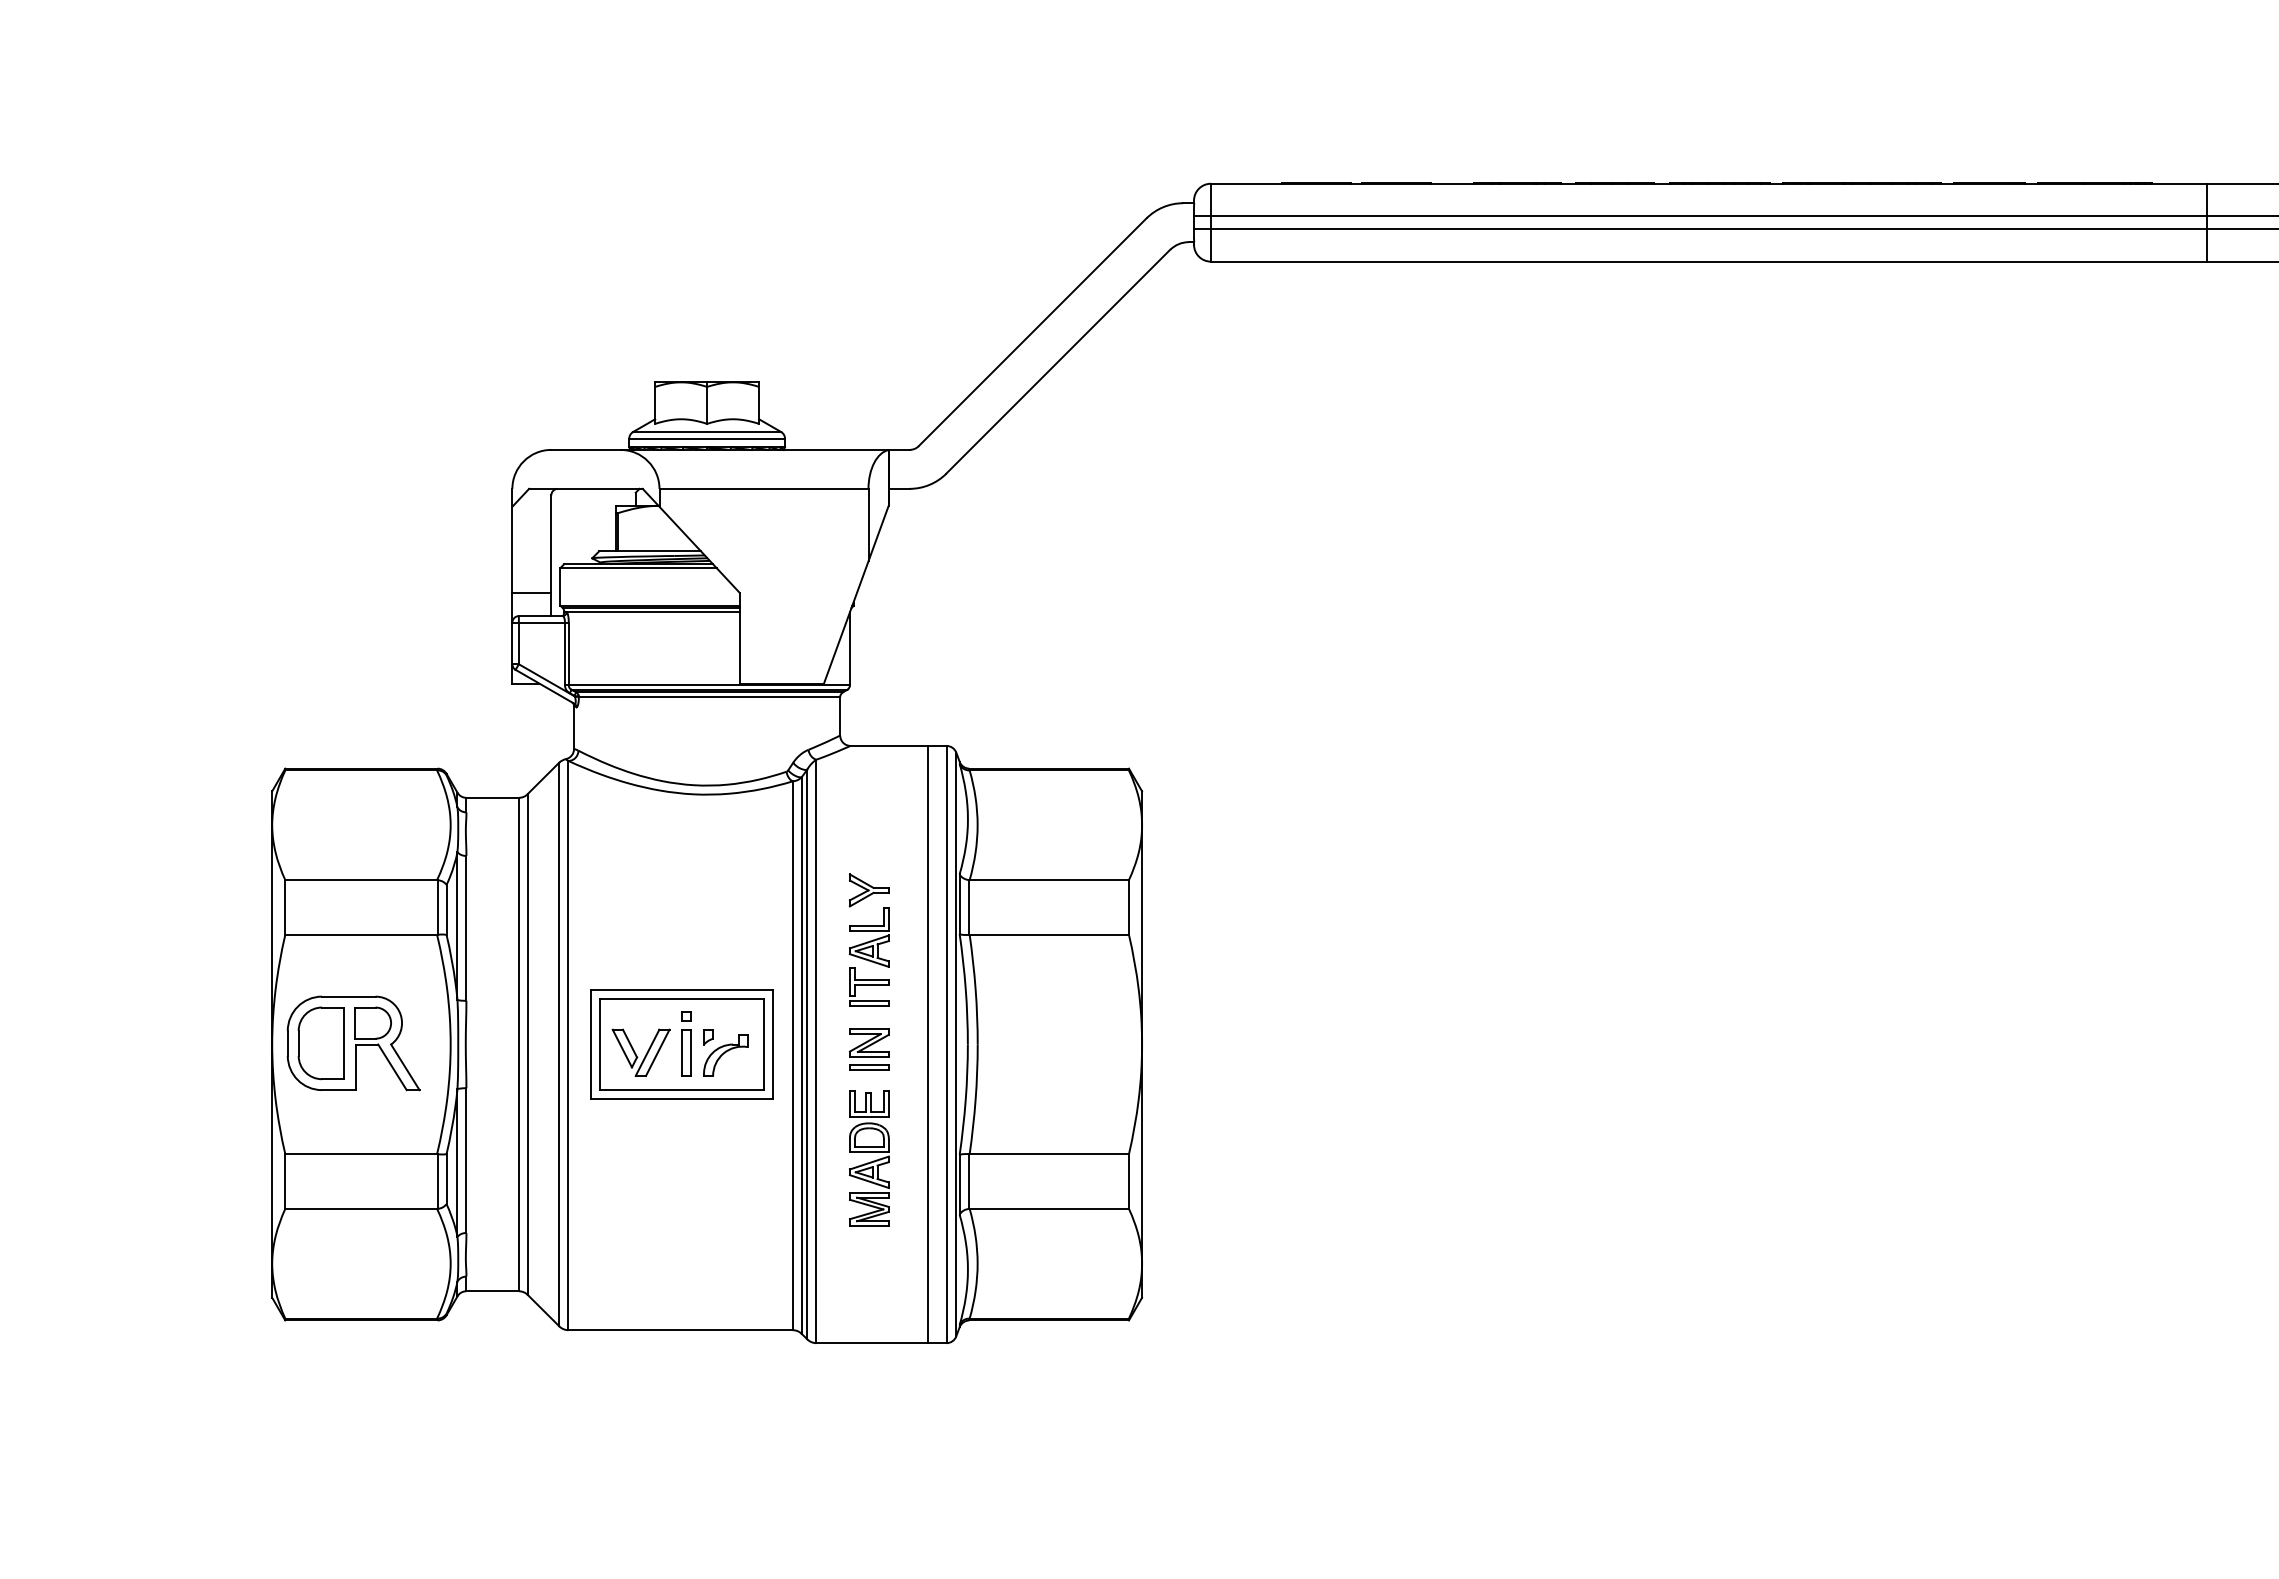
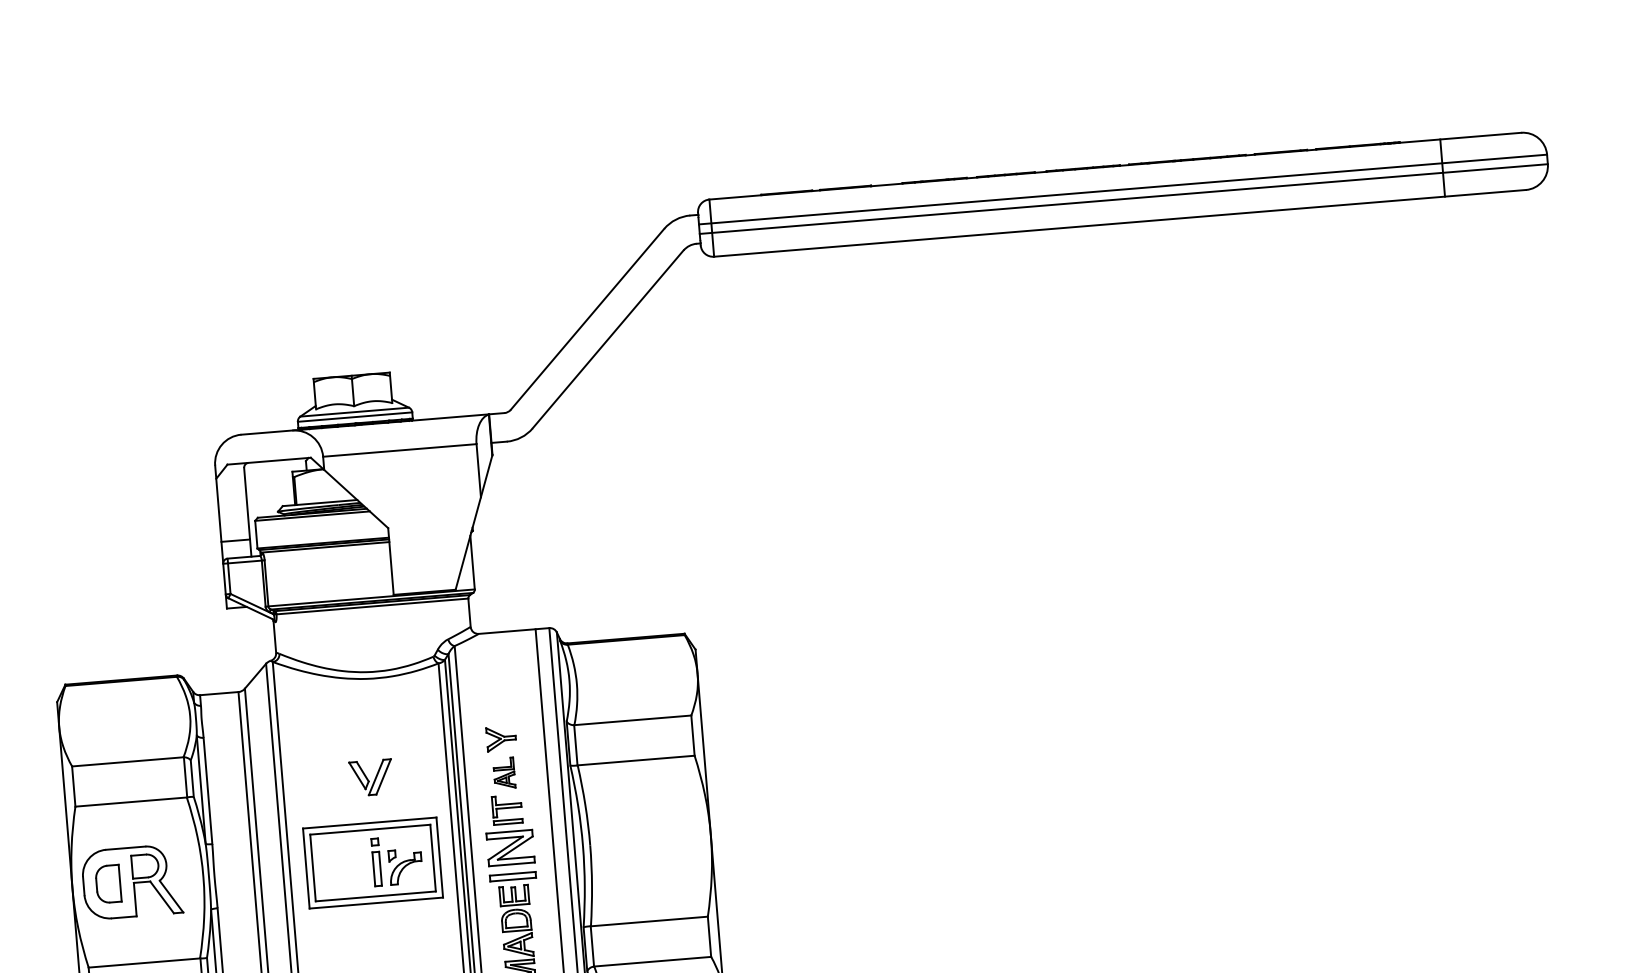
part: (869, 937) -> (504, 773), size x0.7
part: (320, 1043) -> (107, 884), size x0.7
part: (868, 1049) -> (510, 855), size x1.6
part: (640, 1052) -> (370, 777), moved

